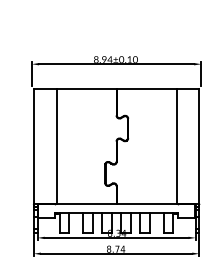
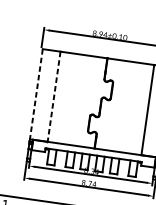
line: (56, 146) -> (54, 96), solid -> dashed
line: (33, 147) -> (35, 94), solid -> dashed

